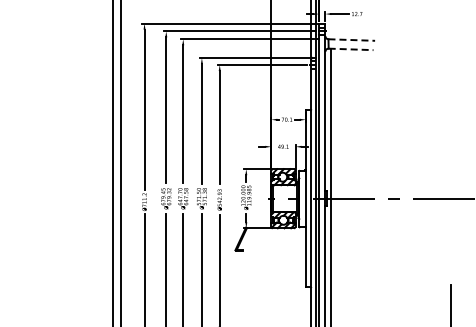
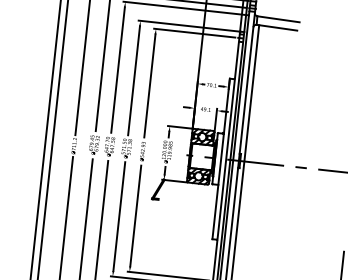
line: (352, 40) -> (279, 19), dashed -> solid
line: (351, 49) -> (277, 27), dashed -> solid

